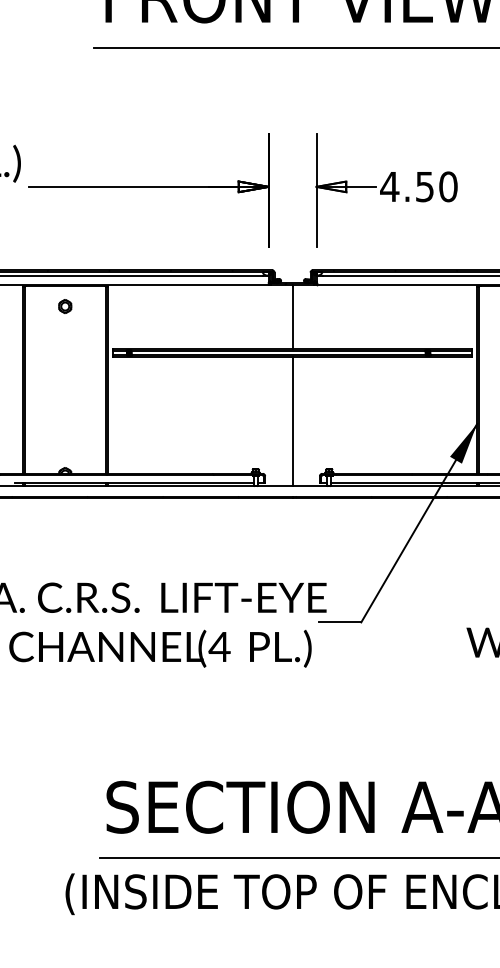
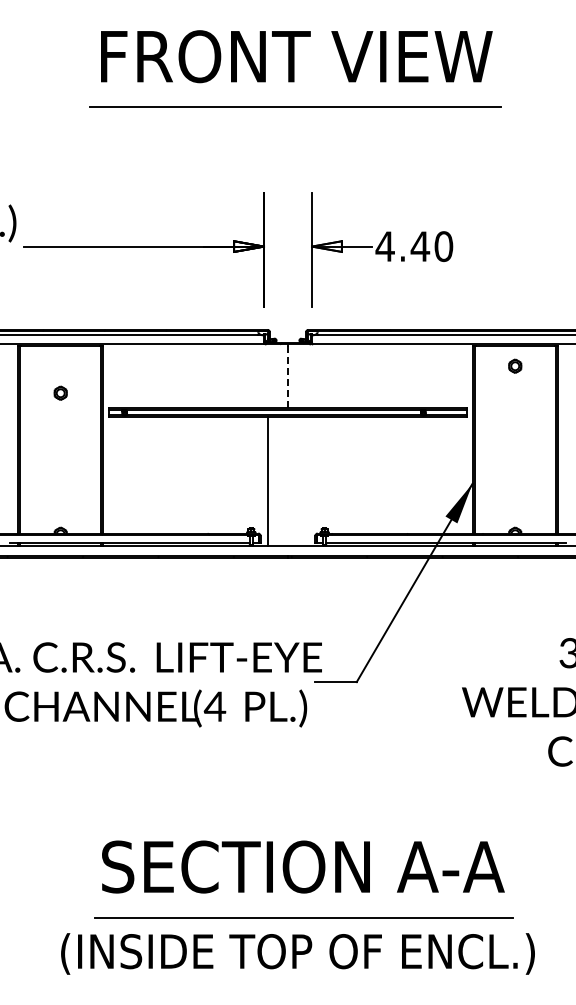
text: (425, 186) -> (420, 246), 4.50 -> 4.40
part: (65, 305) -> (60, 392), moved
line: (292, 316) -> (287, 376), solid -> dashed
line: (292, 421) -> (267, 481), moved

